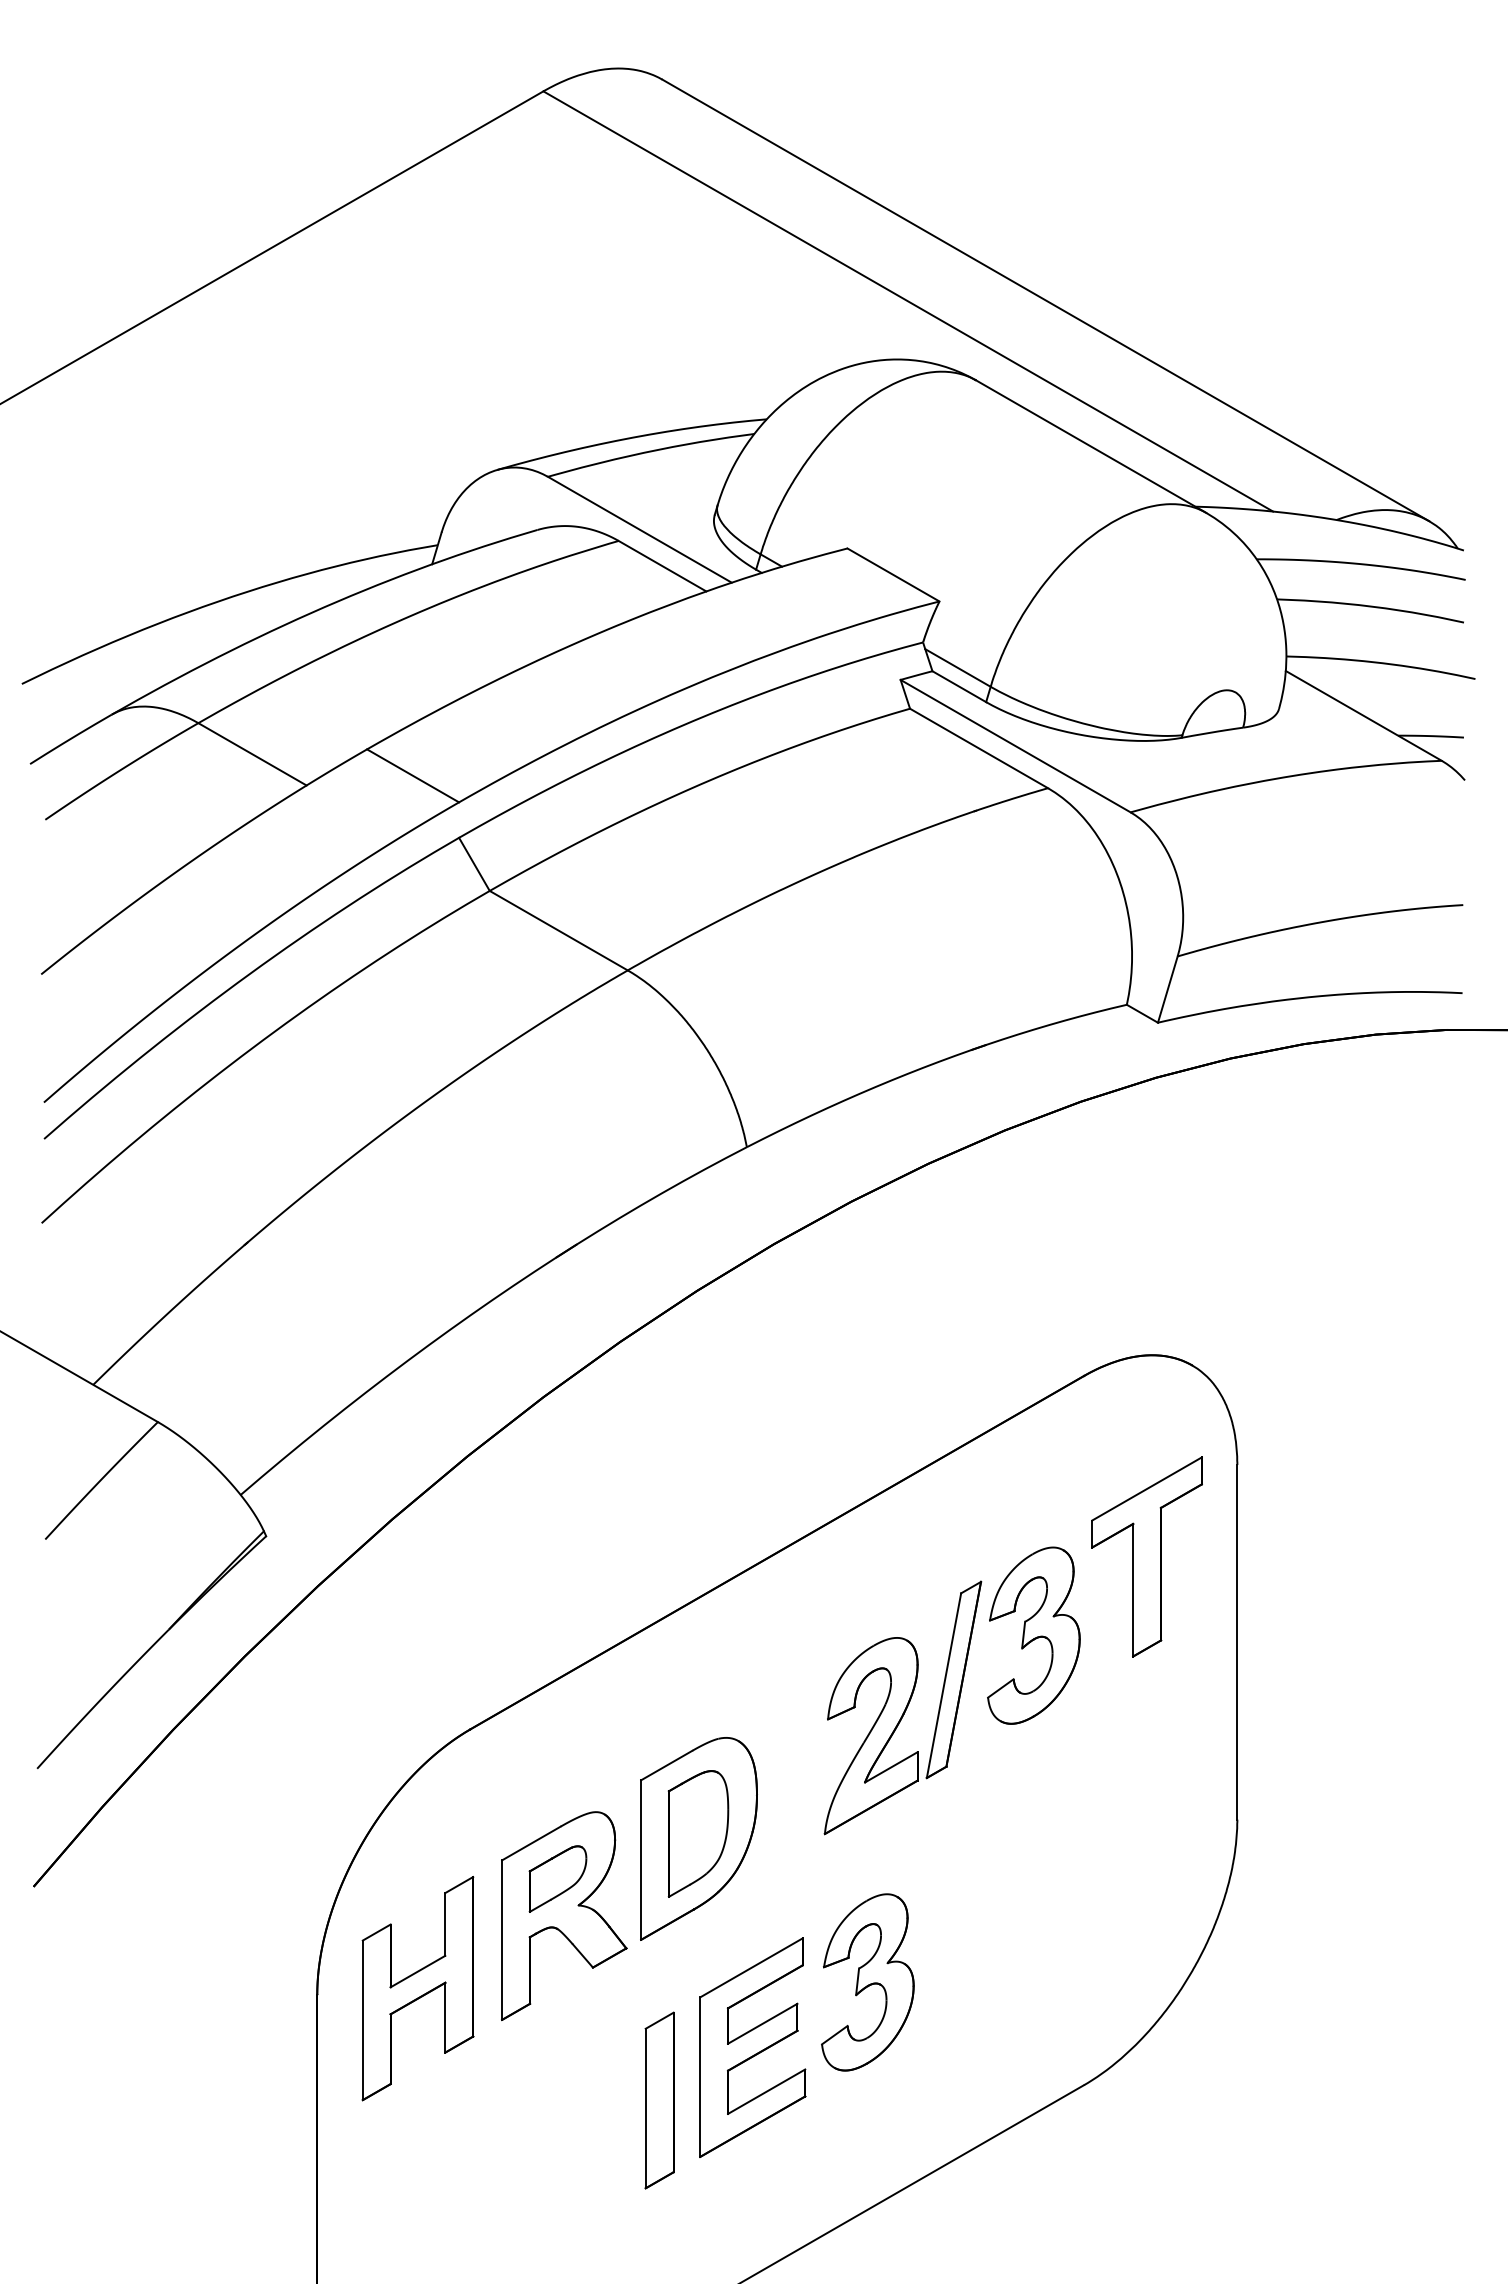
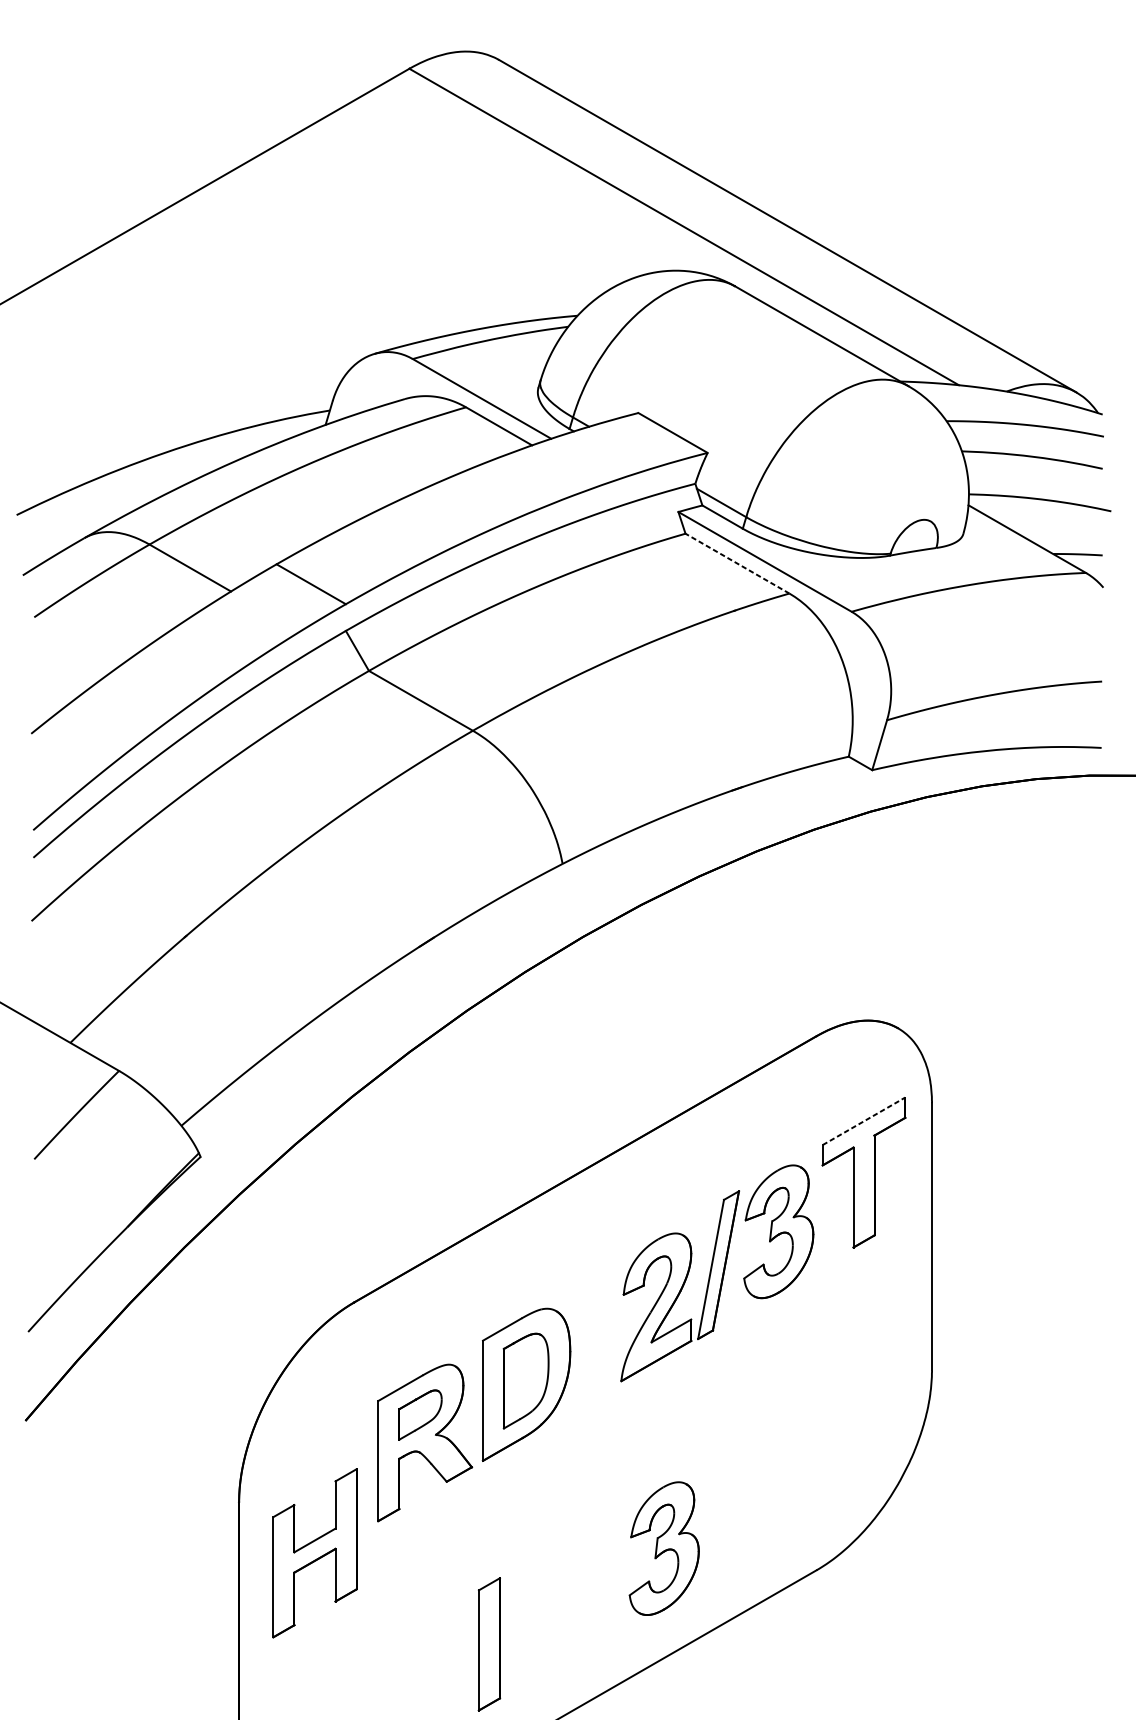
line: (979, 748) -> (737, 563), solid -> dashed
line: (1147, 1488) -> (864, 1120), solid -> dashed
part: (867, 1982) -> (664, 1548), moved
part: (417, 1988) -> (314, 1553), moved
part: (752, 2047) -> (566, 1541), removed
part: (659, 2100) -> (489, 1644), moved

